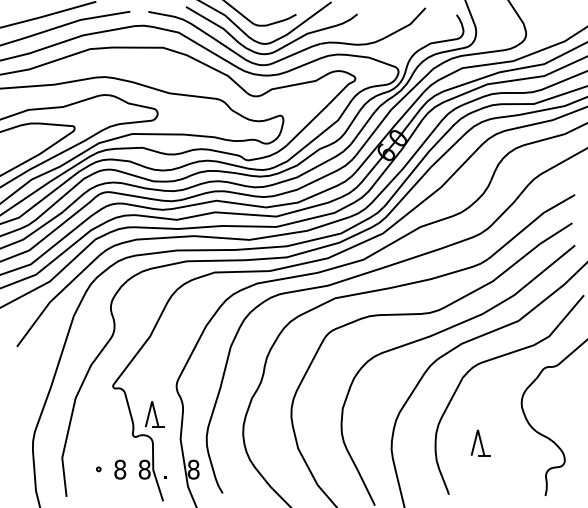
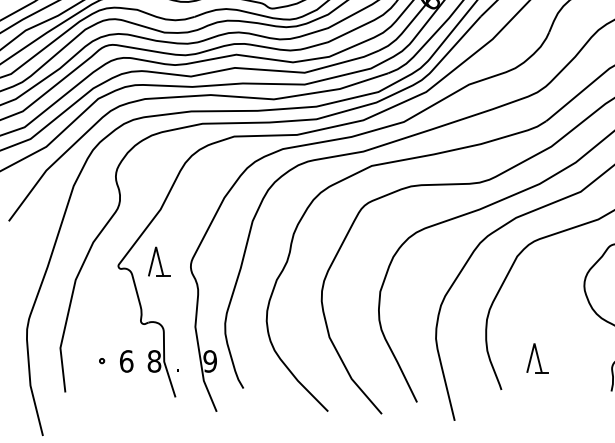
part: (154, 414) -> (158, 261), moved
part: (480, 442) -> (537, 357), moved
text: (120, 469) -> (126, 361), 8 -> 6
text: (193, 469) -> (210, 361), 8 -> 9

